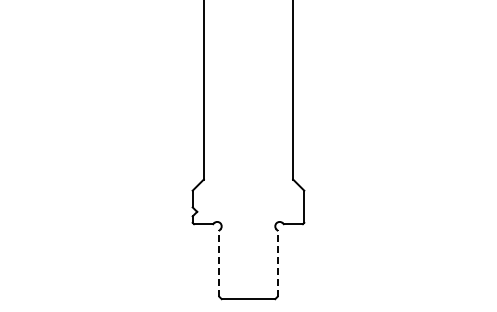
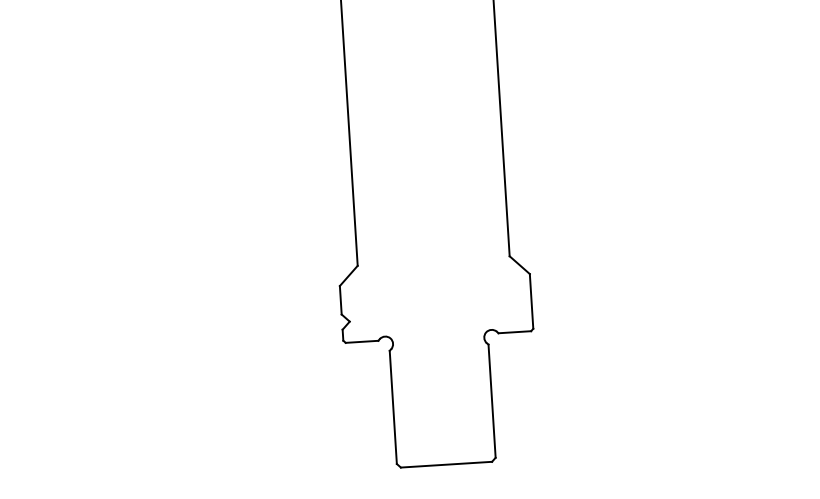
line: (219, 263) -> (393, 407), dashed -> solid
line: (277, 263) -> (492, 400), dashed -> solid

